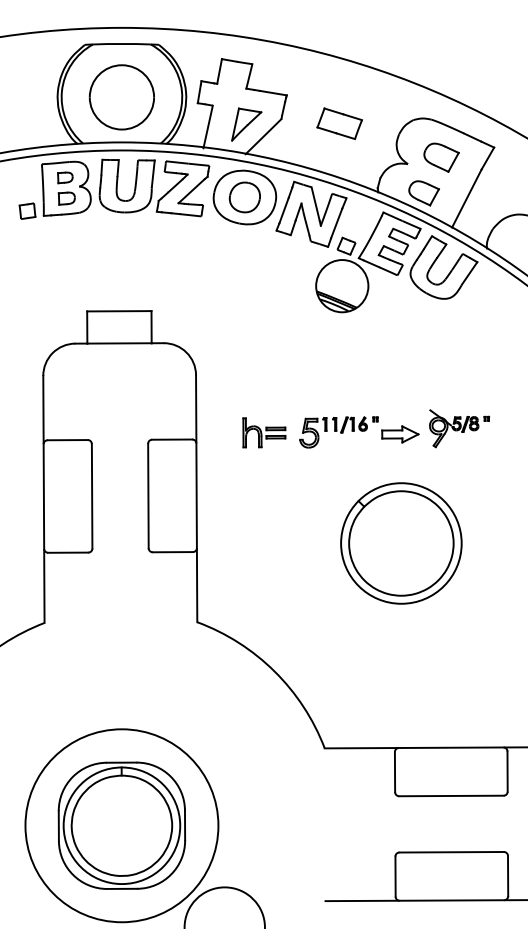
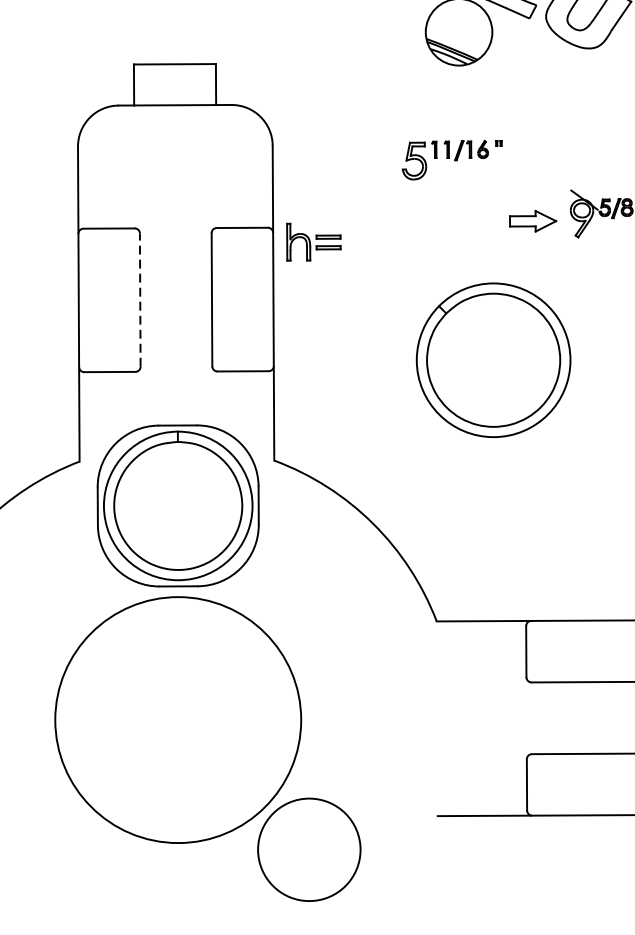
part: (264, 432) -> (314, 241), moved
part: (338, 432) -> (451, 160), moved
line: (92, 495) -> (140, 299), solid -> dashed
part: (401, 543) -> (493, 360), moved
part: (121, 825) -> (177, 505), moved

